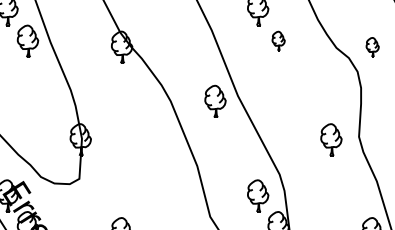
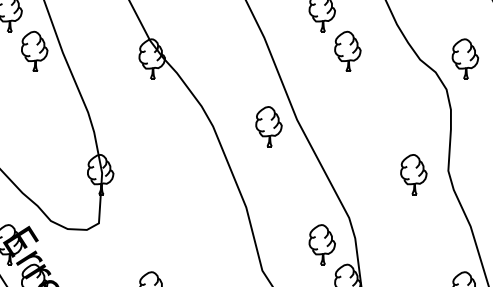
part: (278, 40) -> (347, 50), size x1.67
part: (372, 46) -> (465, 58), size x1.67

